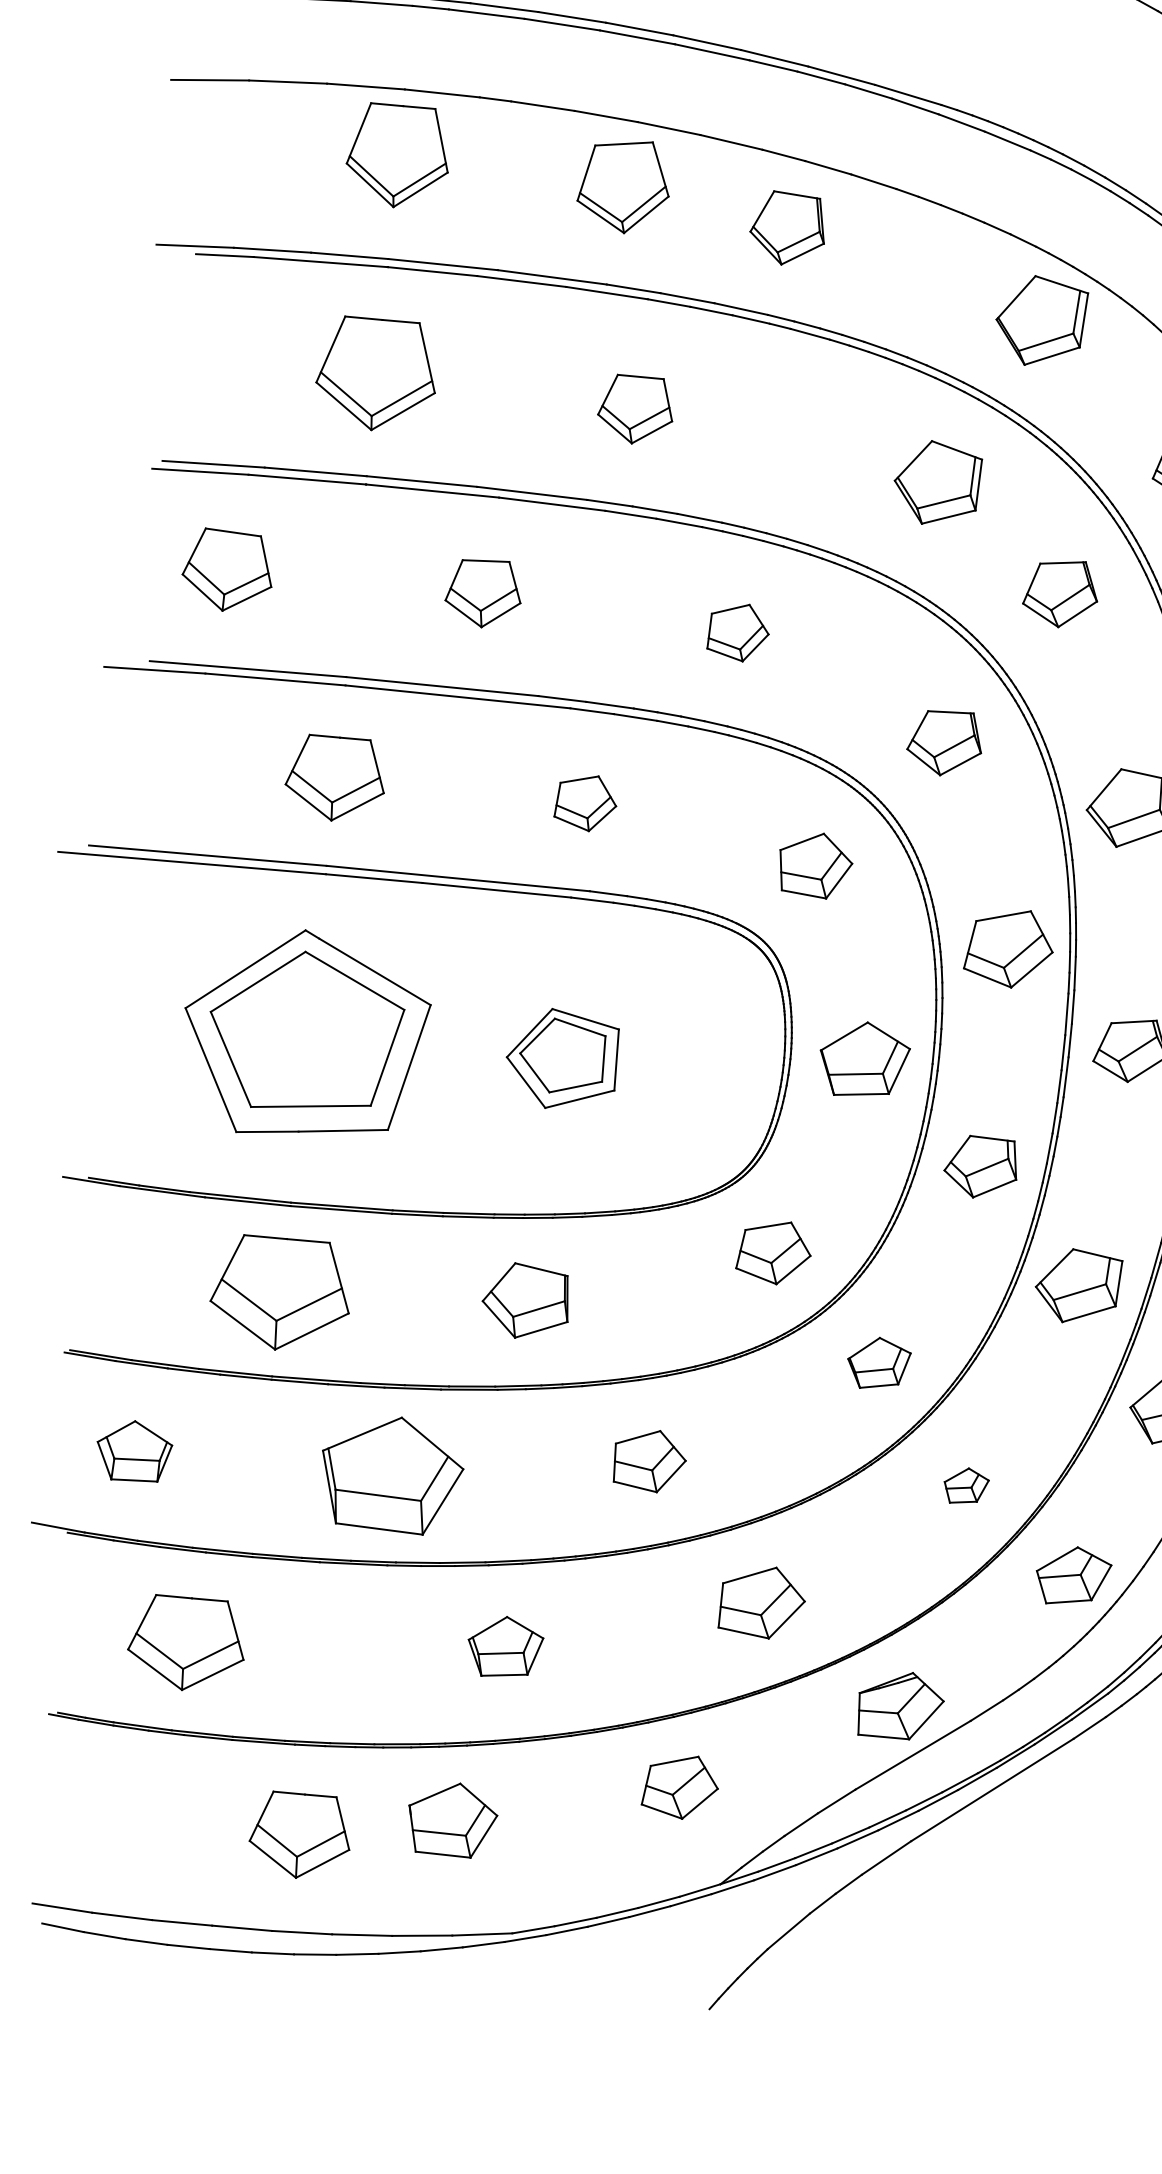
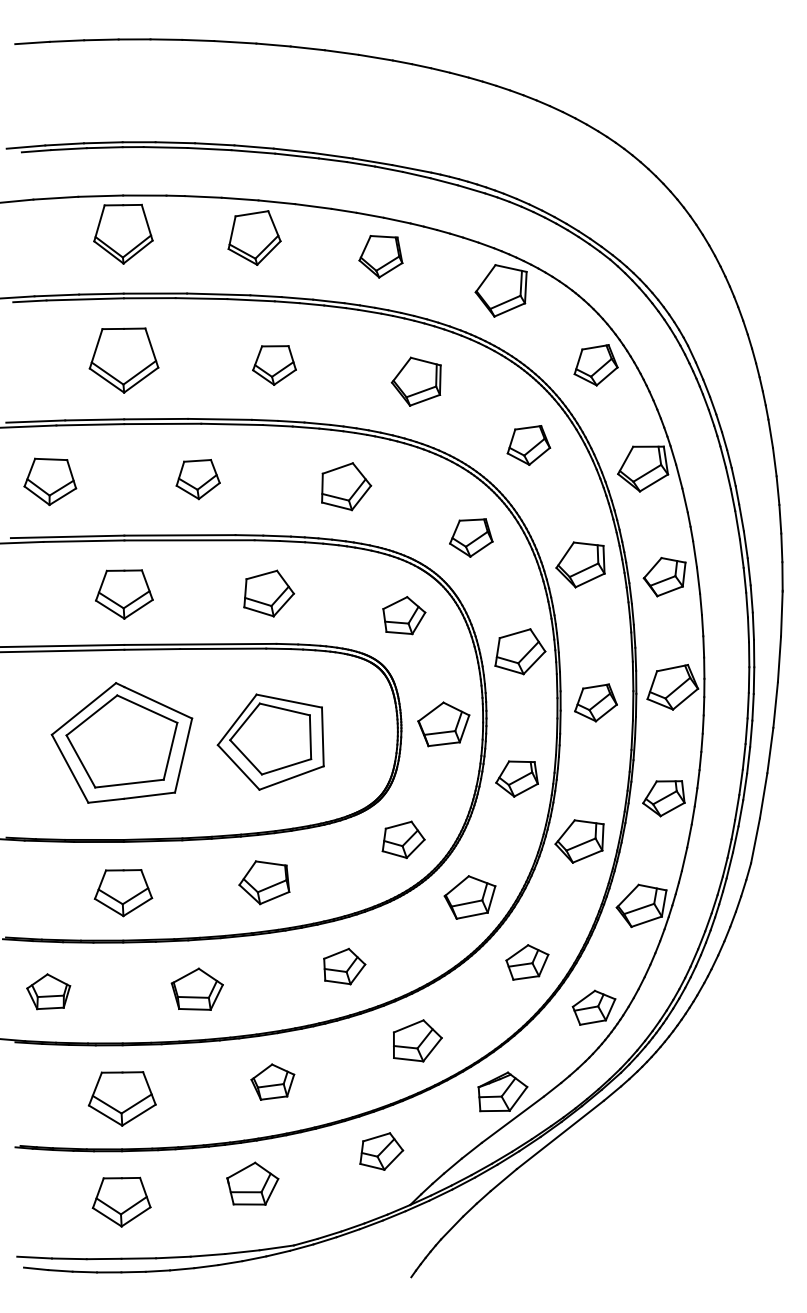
part: (787, 228) -> (380, 256), moved
part: (935, 482) -> (415, 381), moved
part: (738, 631) -> (346, 486), size x1.43
part: (586, 802) -> (269, 593), size x1.43
part: (561, 1058) -> (270, 741), size x1.67
part: (280, 1295) -> (123, 893), size x0.71
part: (877, 1363) -> (469, 897), size x1.43
part: (390, 1472) -> (196, 988), size x0.62
part: (966, 1486) -> (527, 962), size x1.67
part: (185, 1643) -> (121, 1098), moved
part: (300, 1834) -> (121, 1201), moved

